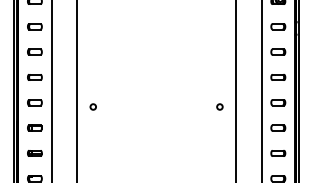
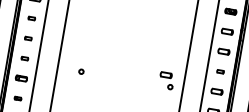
part: (34, 51) -> (31, 18), size x0.6
part: (34, 77) -> (27, 38), size x0.6
part: (278, 77) -> (220, 71), size x0.6
part: (212, 92) -> (166, 74), added
part: (34, 102) -> (24, 58), size x0.6
circle: (92, 106) -> (80, 71), moved
part: (34, 153) -> (17, 98), size x0.6

